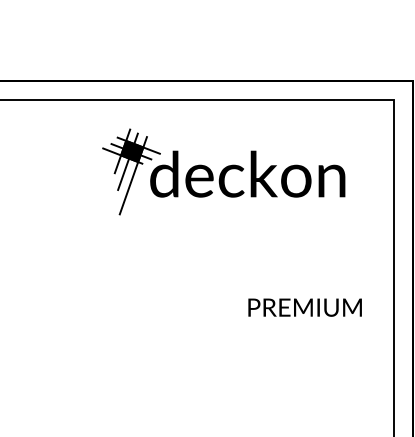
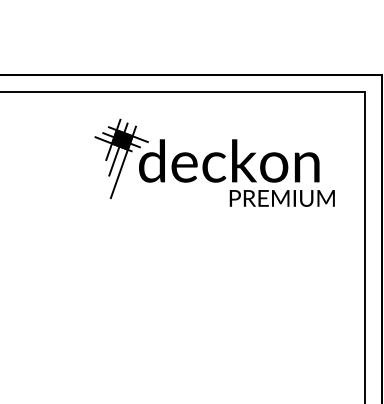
text: (304, 307) -> (281, 198), moved

